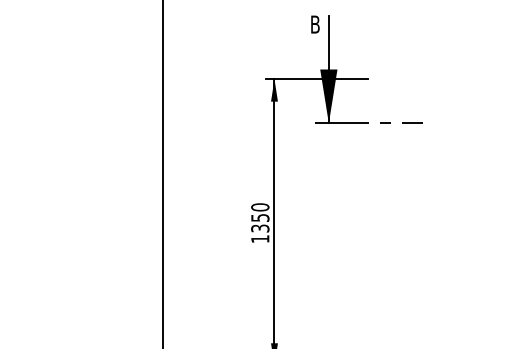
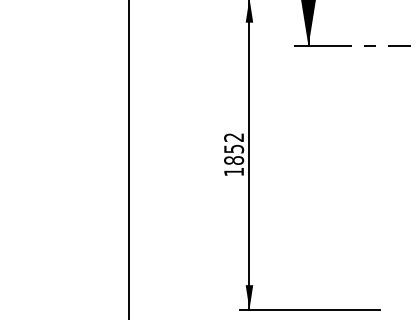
text: (260, 217) -> (234, 148), 1350 -> 1852

